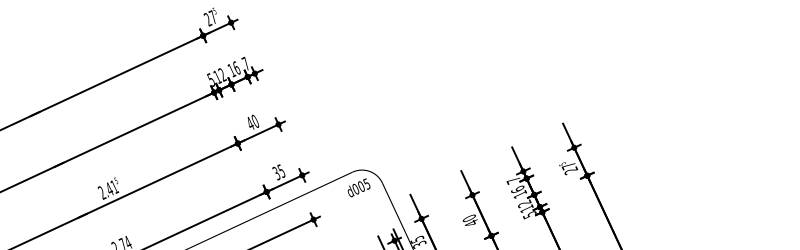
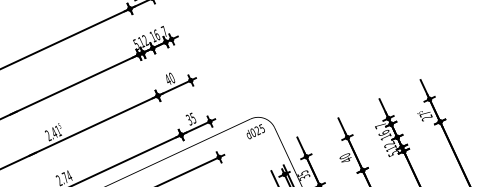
text: (361, 186) -> (257, 130), d005 -> d025

